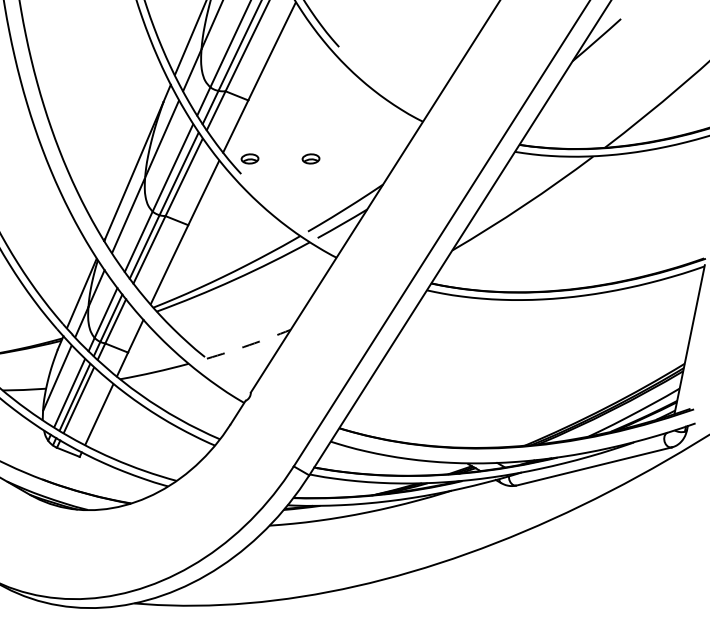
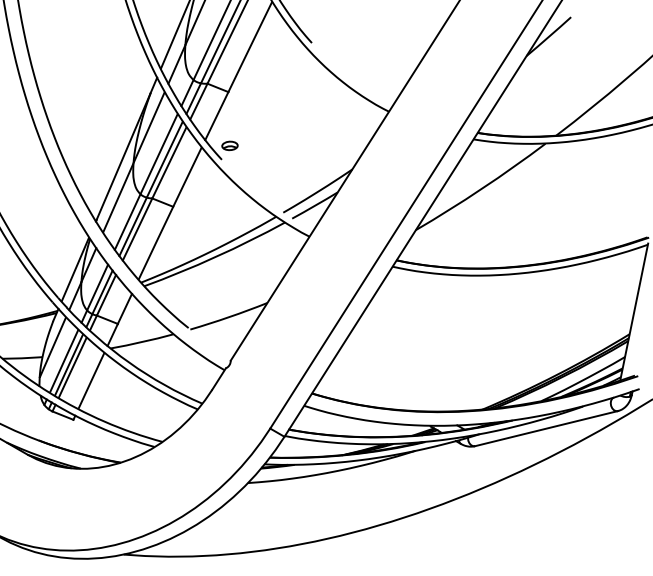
part: (310, 158) -> (285, 145), removed
arc: (249, 345) -> (229, 317), dashed -> solid

